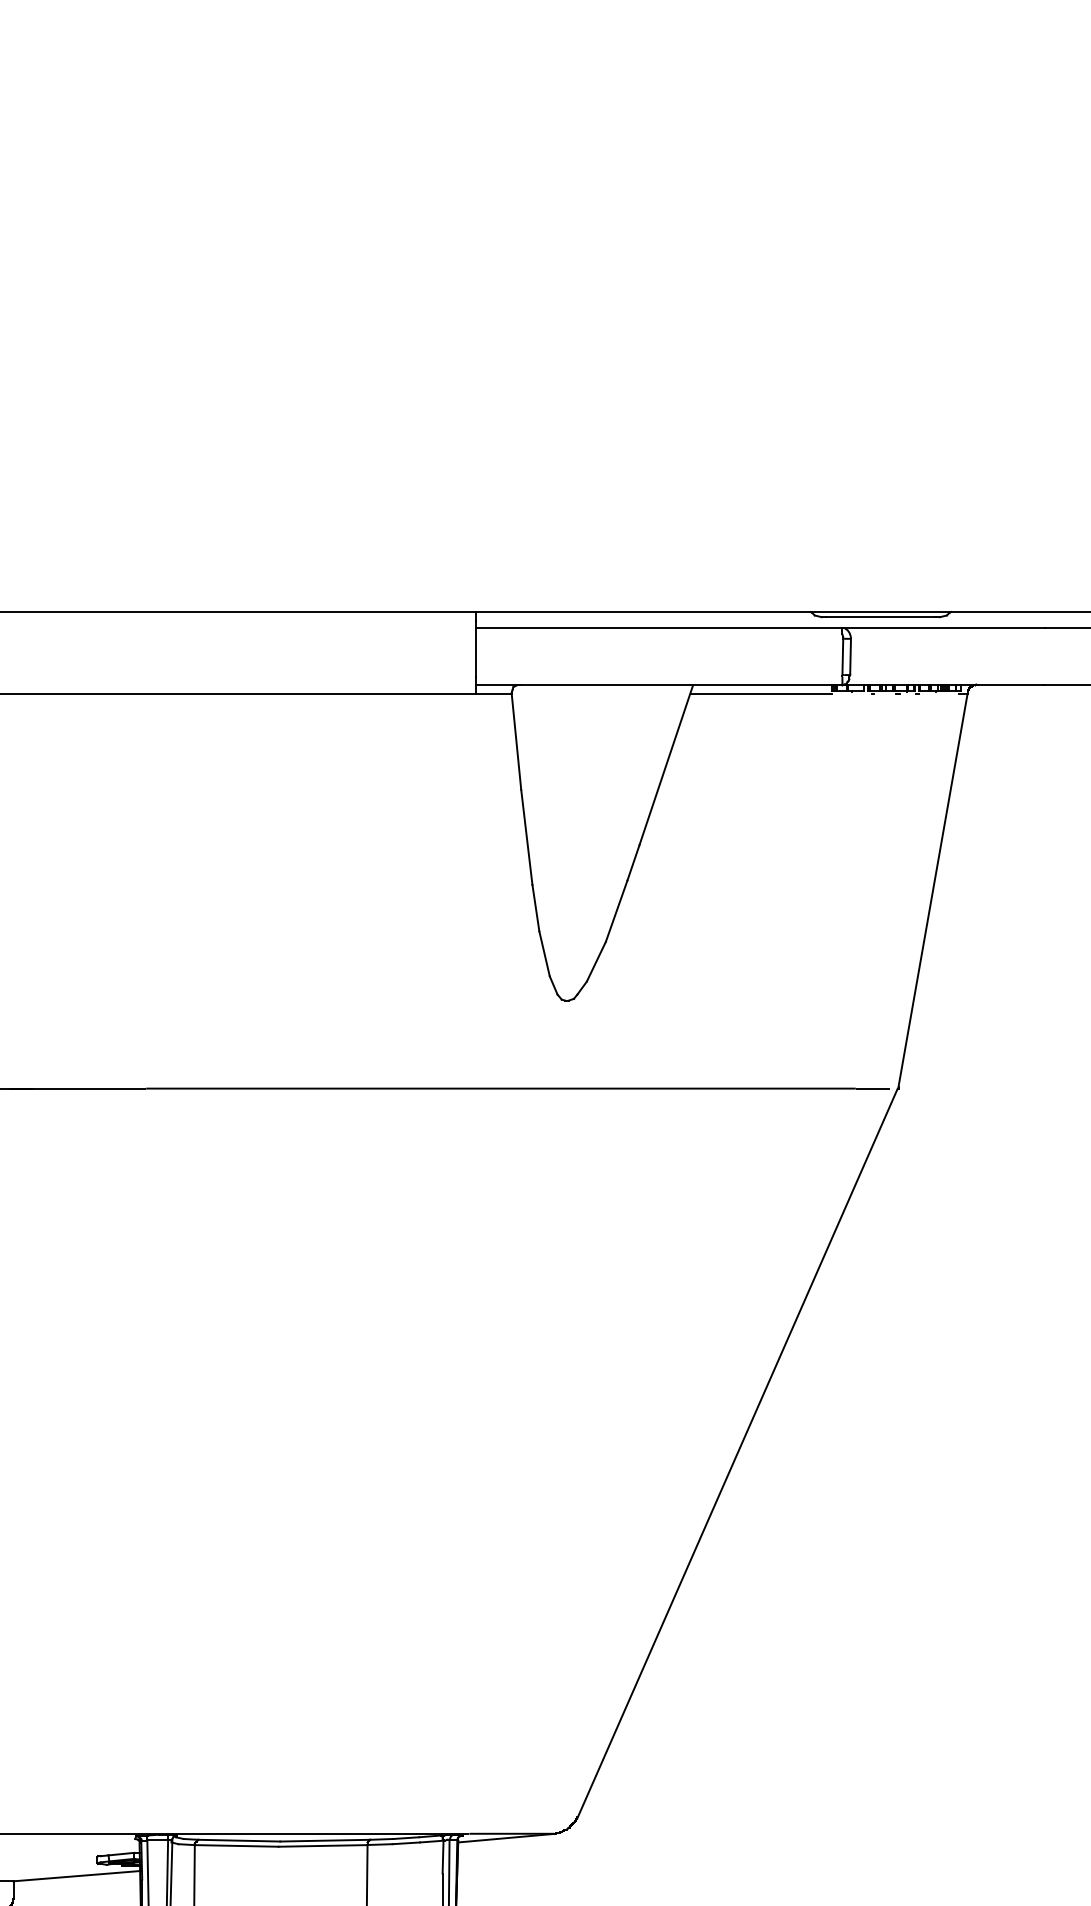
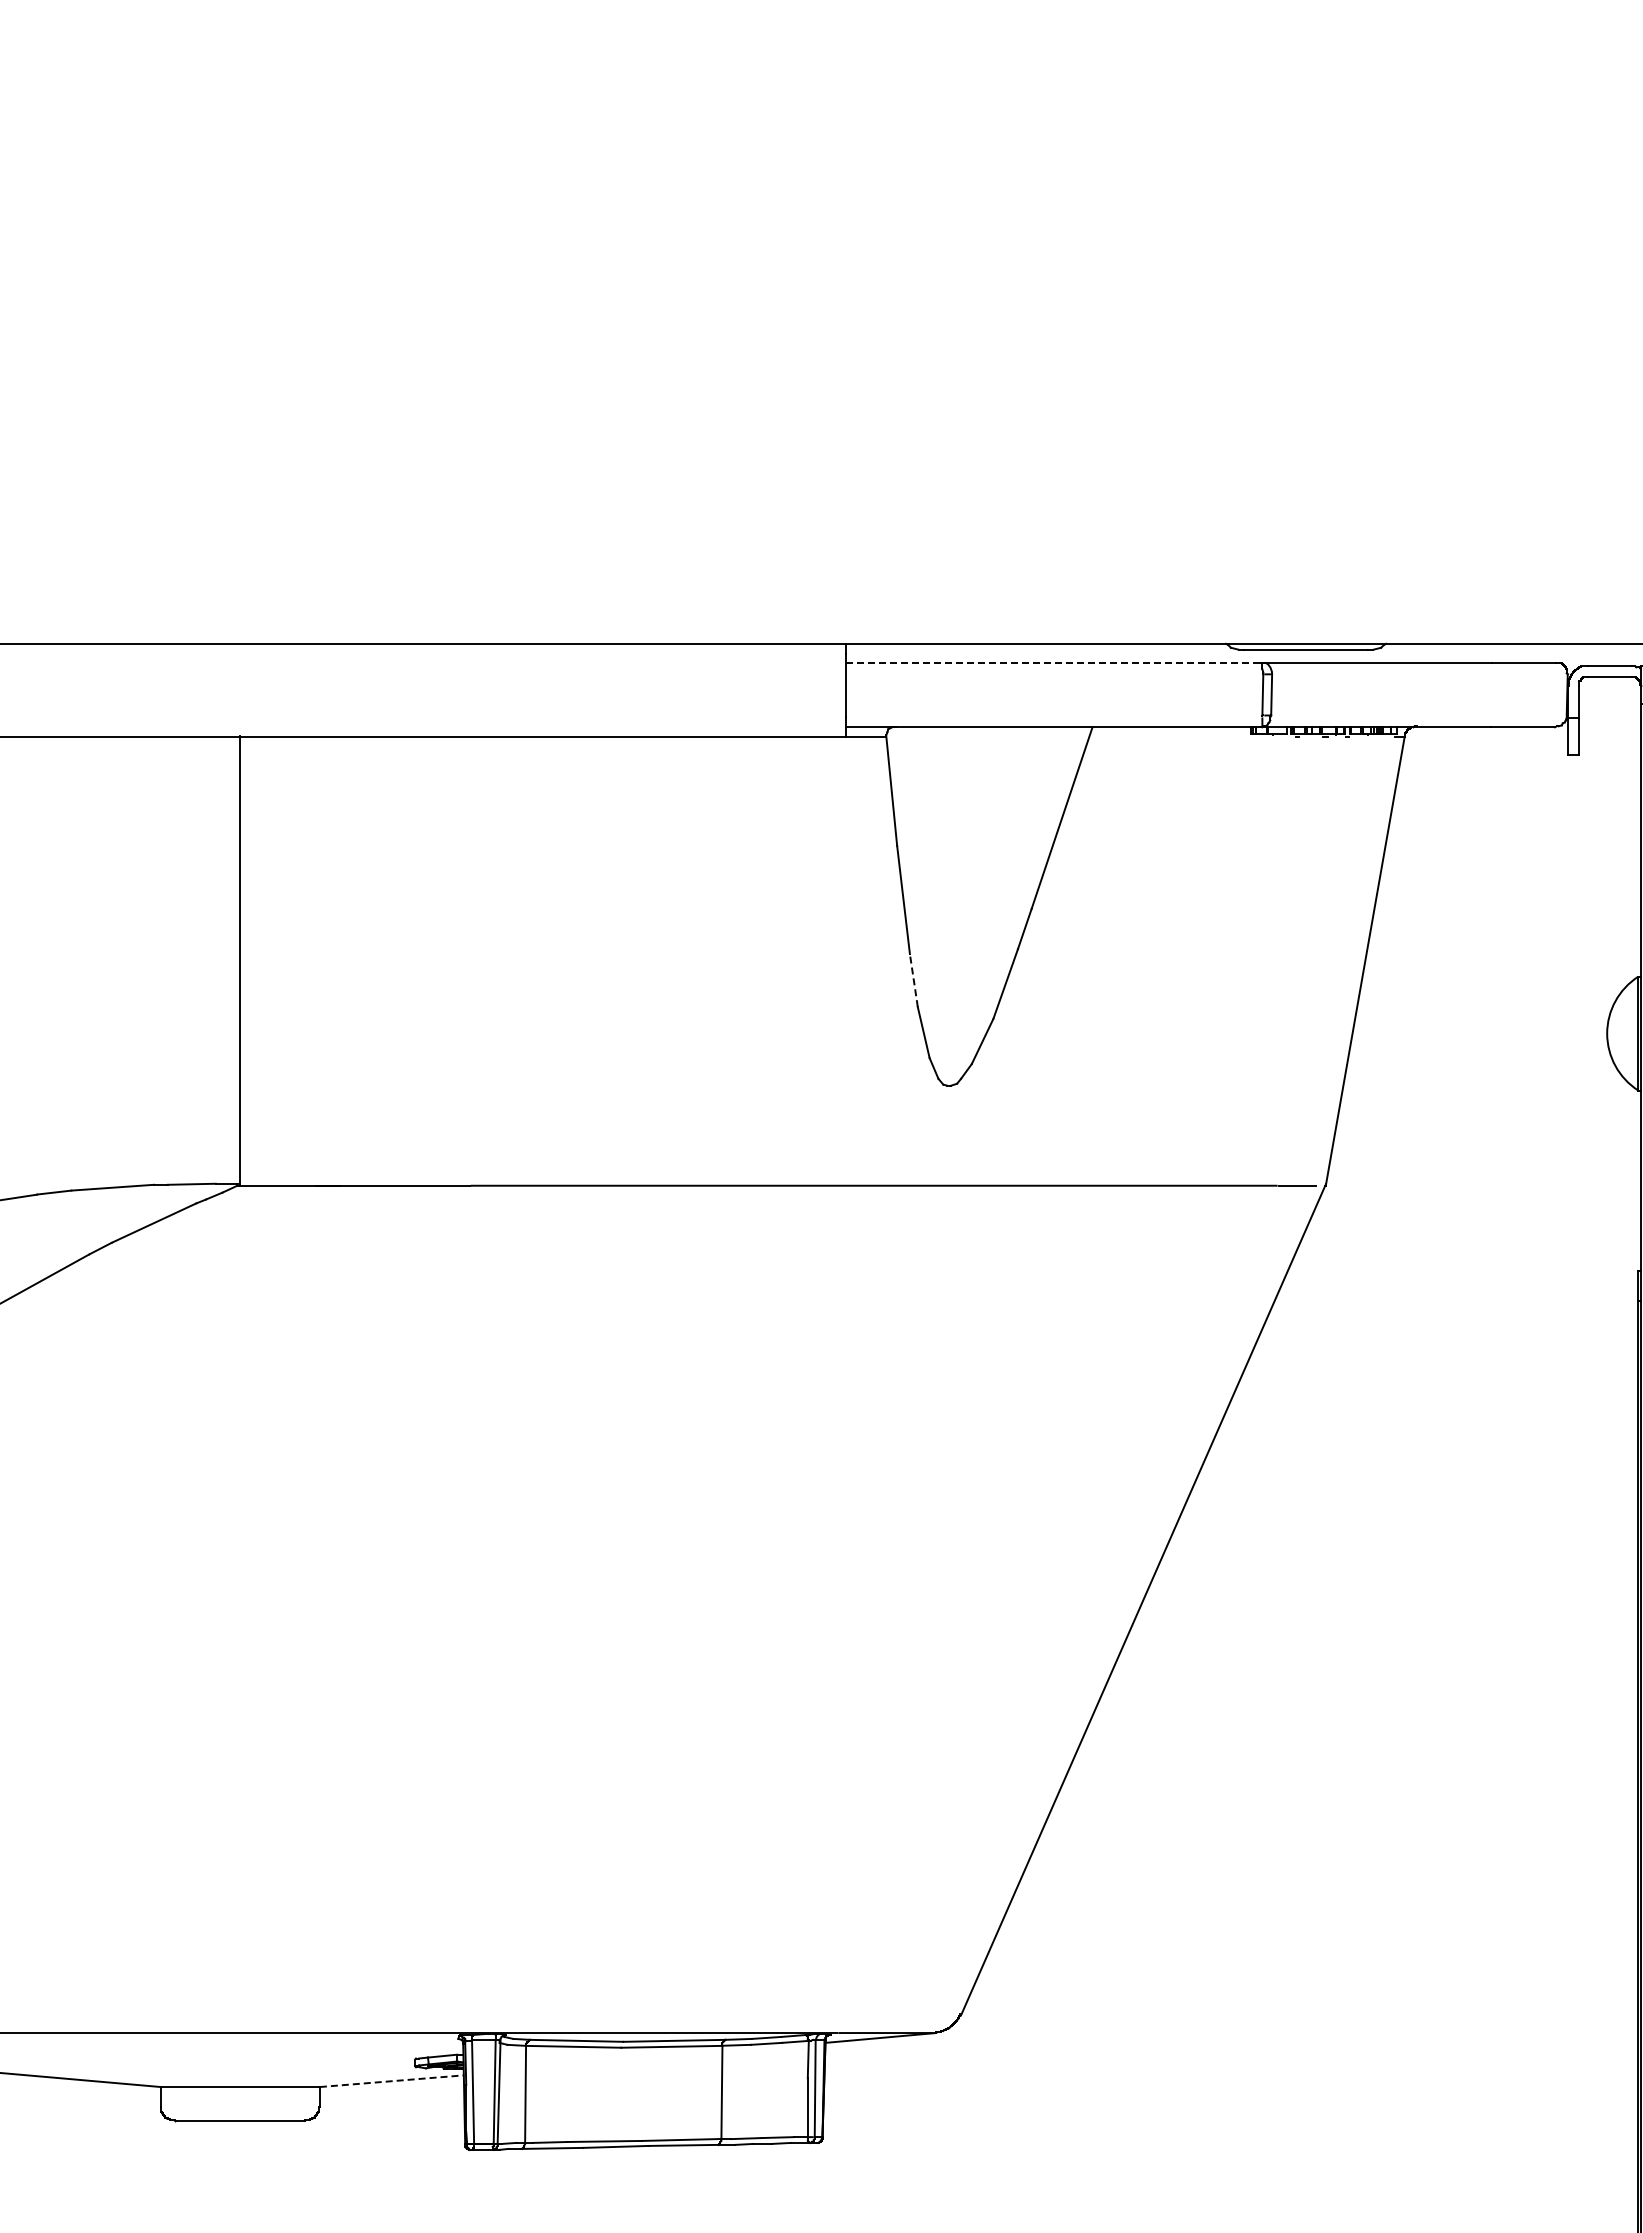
line: (658, 628) -> (1053, 662), solid -> dashed
line: (760, 694) -> (1169, 737), removed
line: (535, 908) -> (913, 980), solid -> dashed
line: (77, 1876) -> (392, 2081), solid -> dashed

